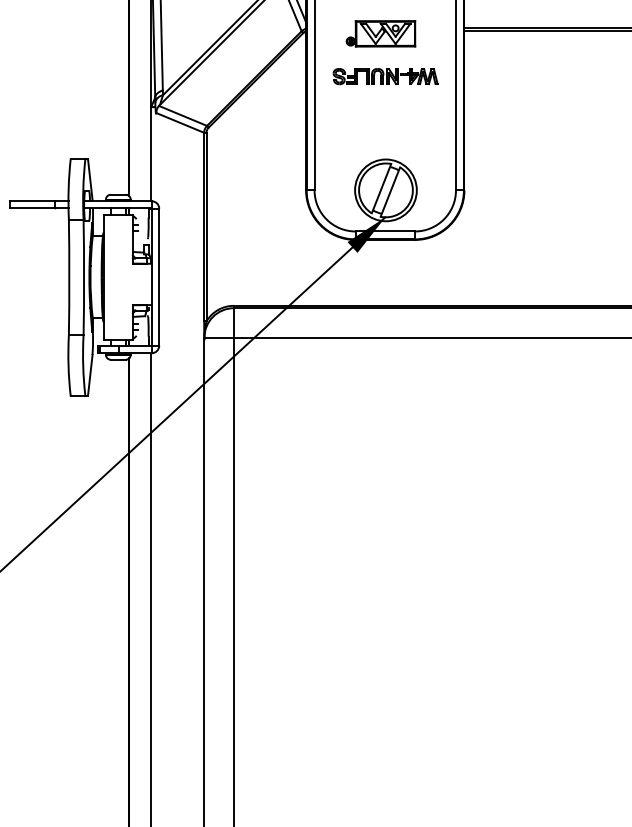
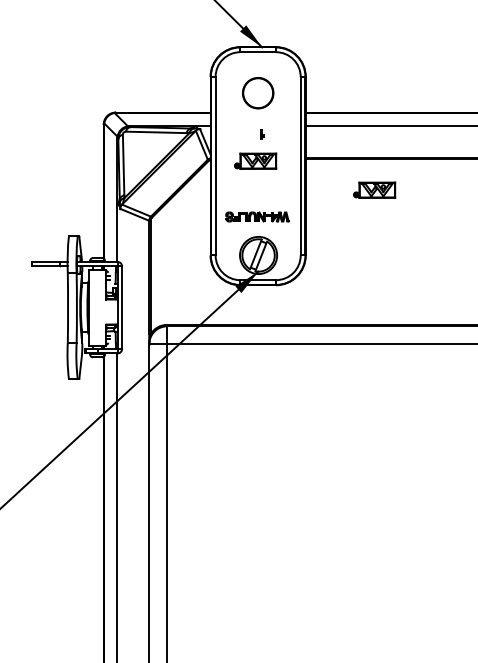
part: (385, 75) -> (257, 216), moved
part: (578, 80) -> (374, 189), added

